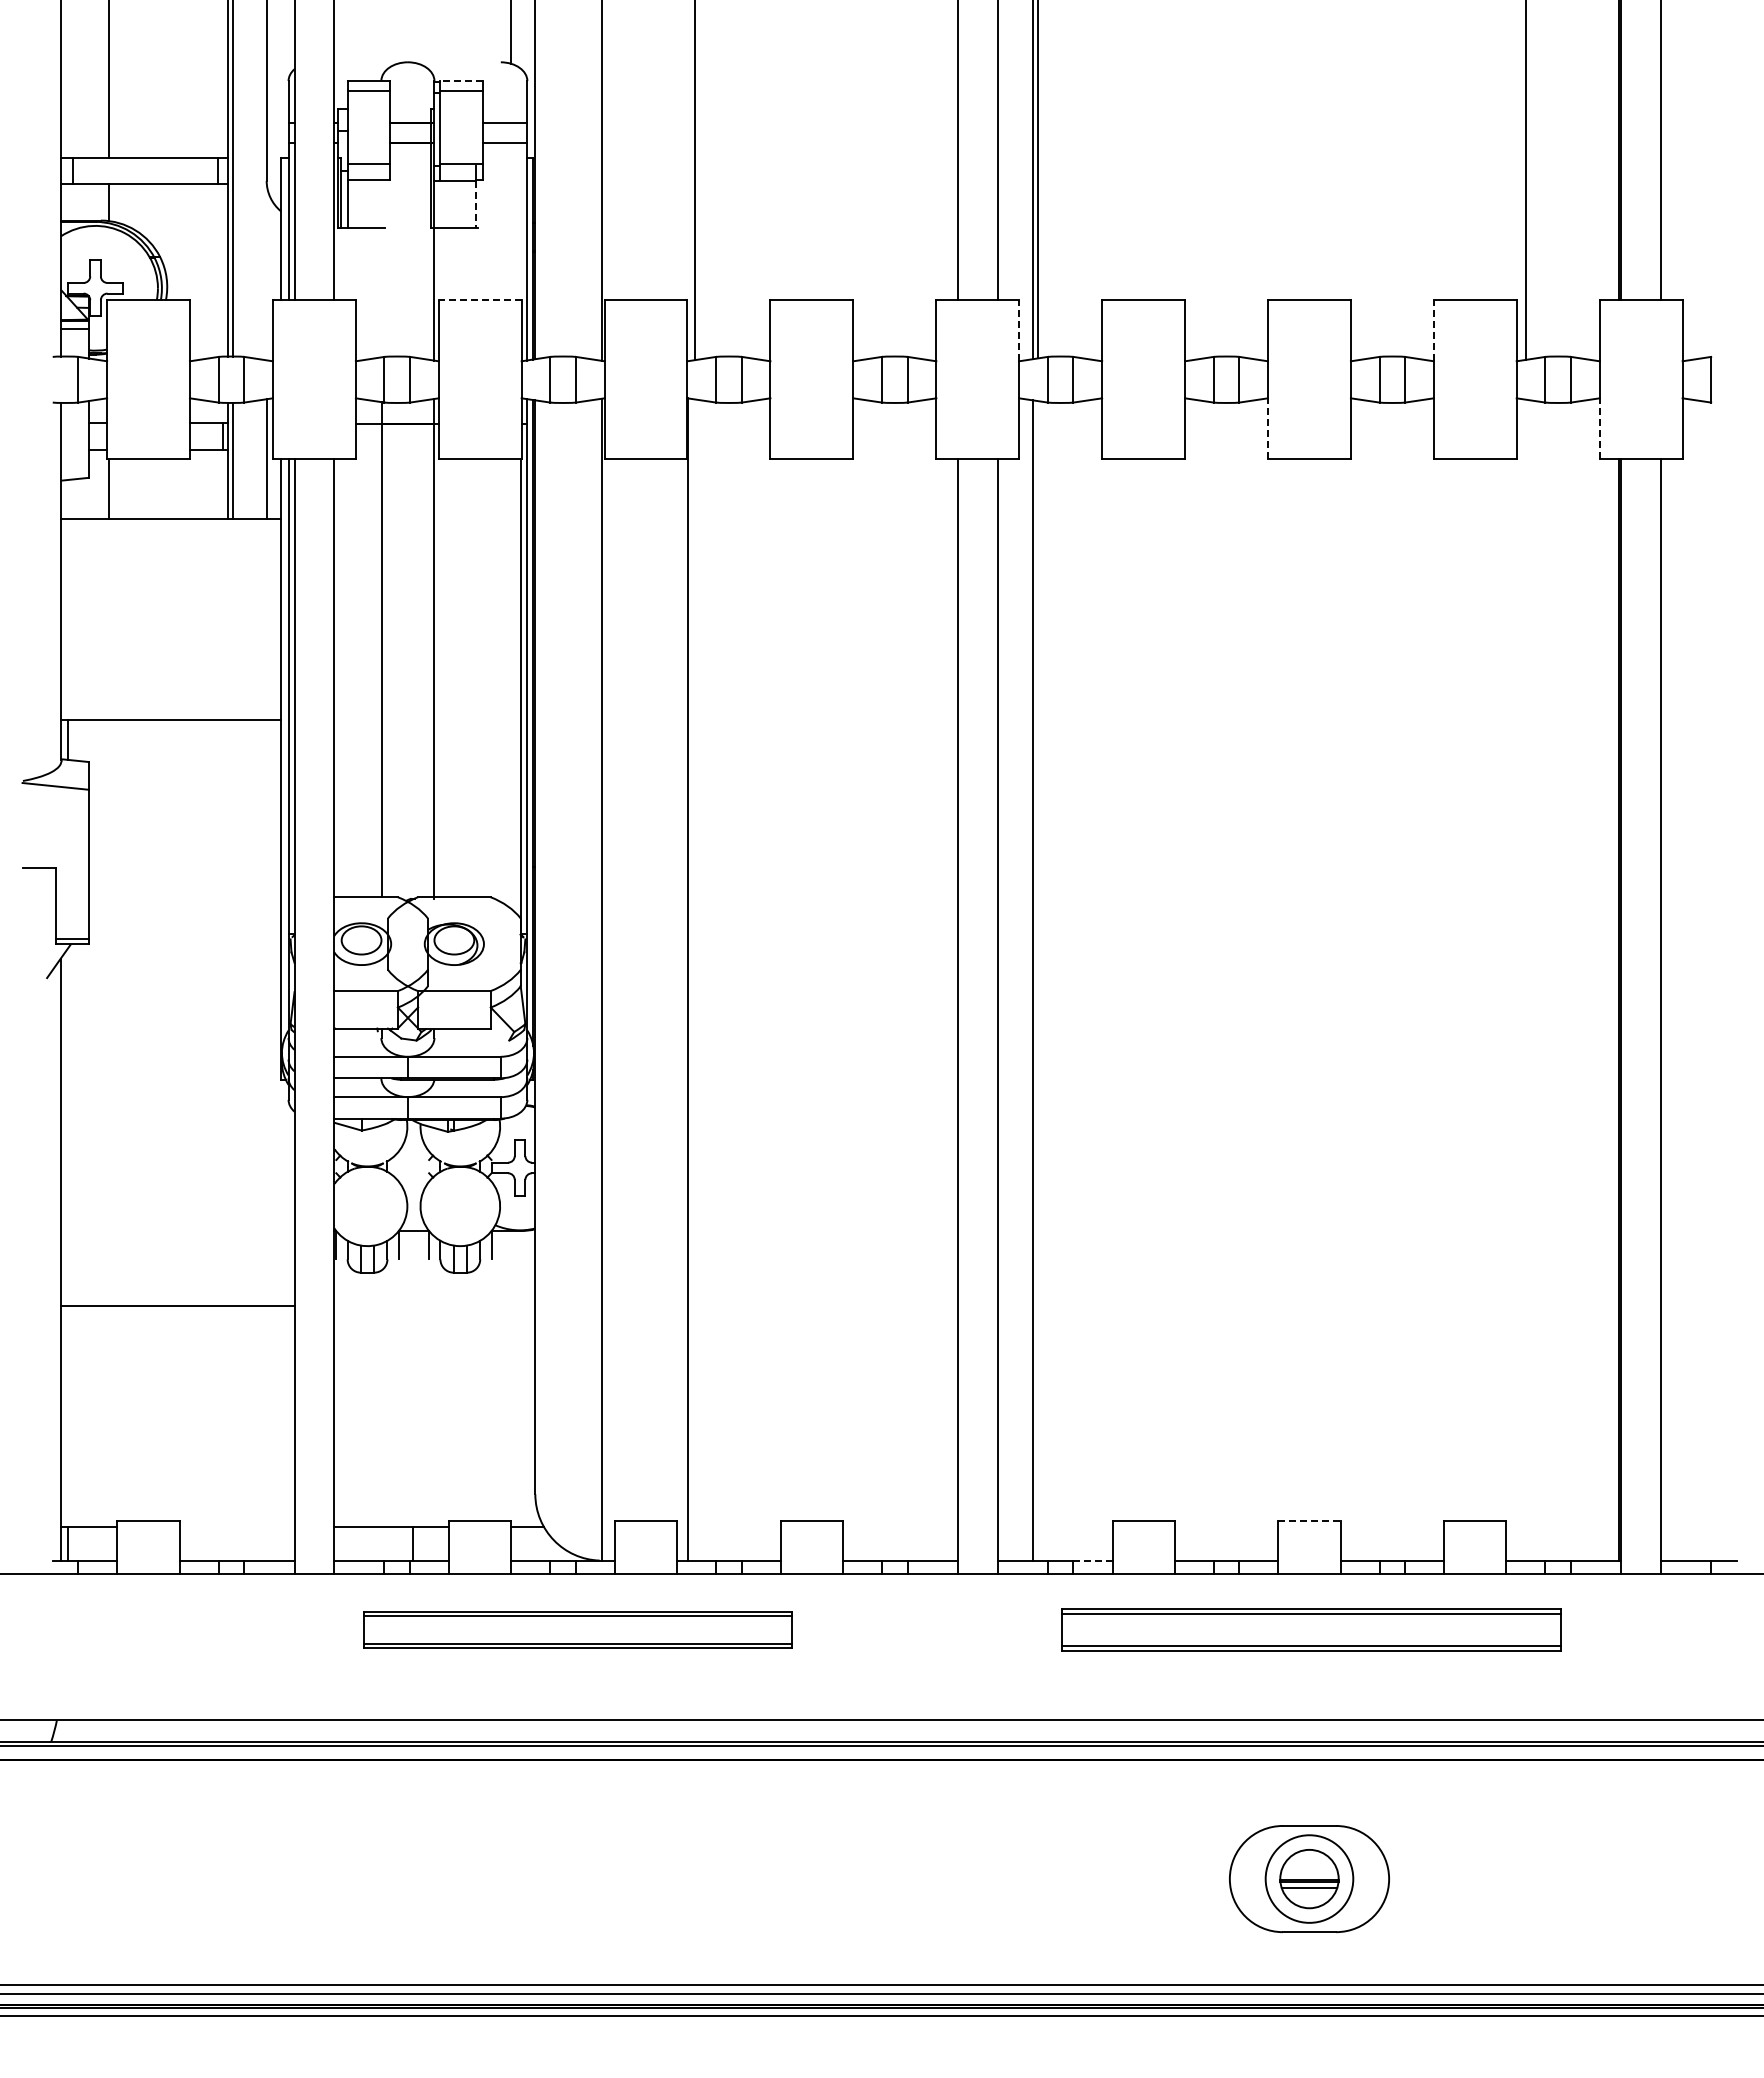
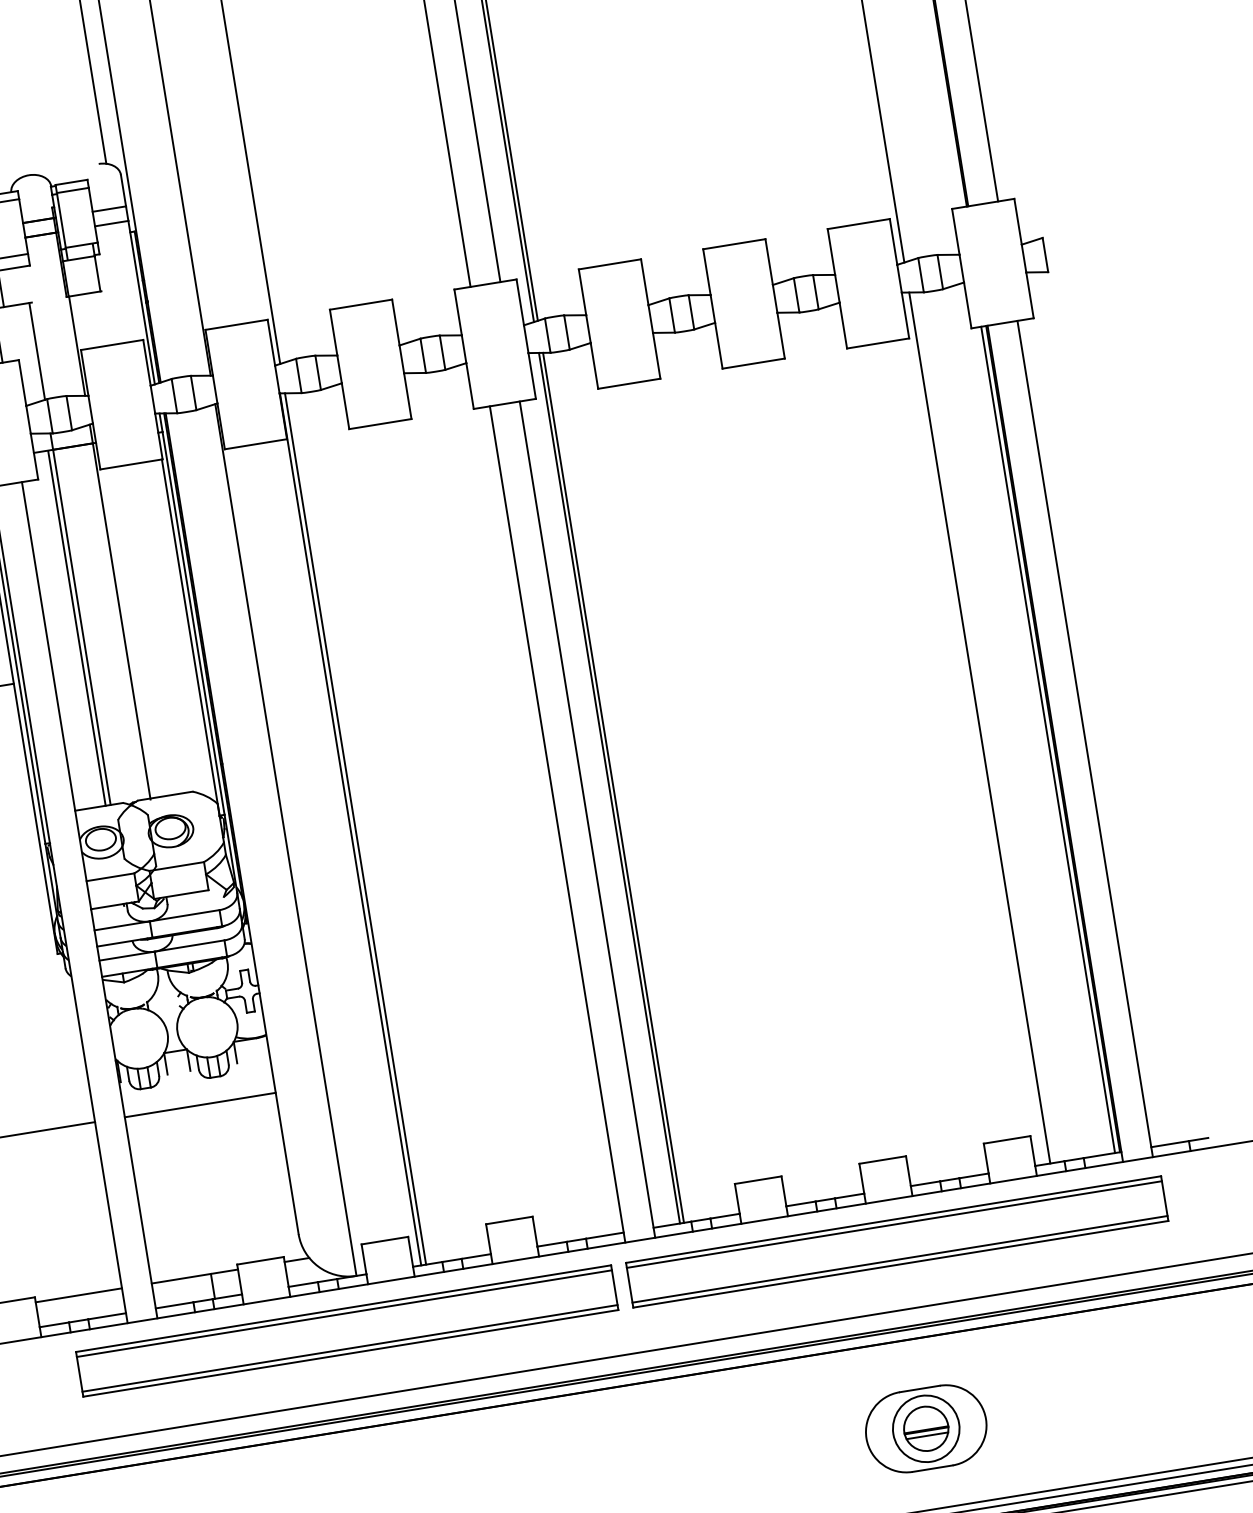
line: (461, 80) -> (71, 182), dashed -> solid
line: (476, 204) -> (97, 273), dashed -> solid
line: (381, 292) -> (37, 351), added
line: (479, 300) -> (111, 345), dashed -> solid
line: (1019, 330) -> (520, 302), dashed -> solid
line: (1433, 330) -> (831, 251), dashed -> solid
line: (1267, 428) -> (718, 345), dashed -> solid
line: (1599, 428) -> (967, 305), dashed -> solid
line: (374, 661) -> (76, 628), added
line: (694, 979) -> (355, 828), added
line: (1526, 979) -> (979, 727), added
line: (1038, 980) -> (613, 787), added
line: (1612, 1009) -> (1047, 739), added
line: (434, 1305) -> (200, 1104), added
line: (1309, 1520) -> (882, 1159), dashed -> solid
line: (236, 1527) -> (78, 1295), added
line: (1092, 1560) -> (724, 1216), dashed -> solid
part: (578, 1629) -> (347, 1330), size x1.67
part: (1311, 1629) -> (897, 1241), size x1.43

